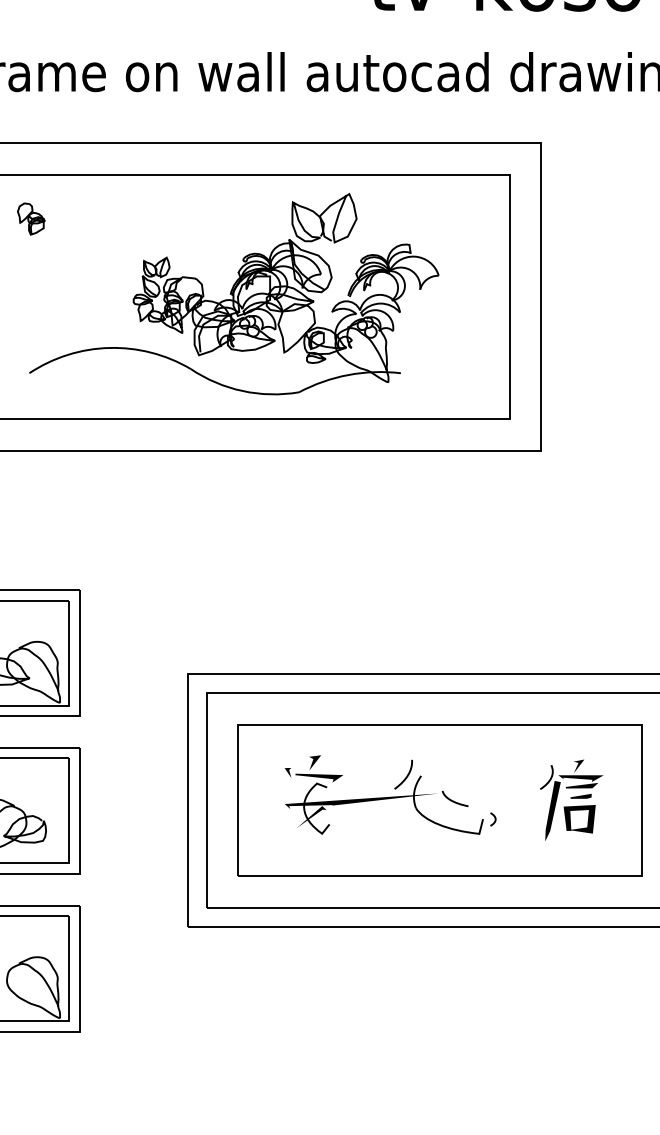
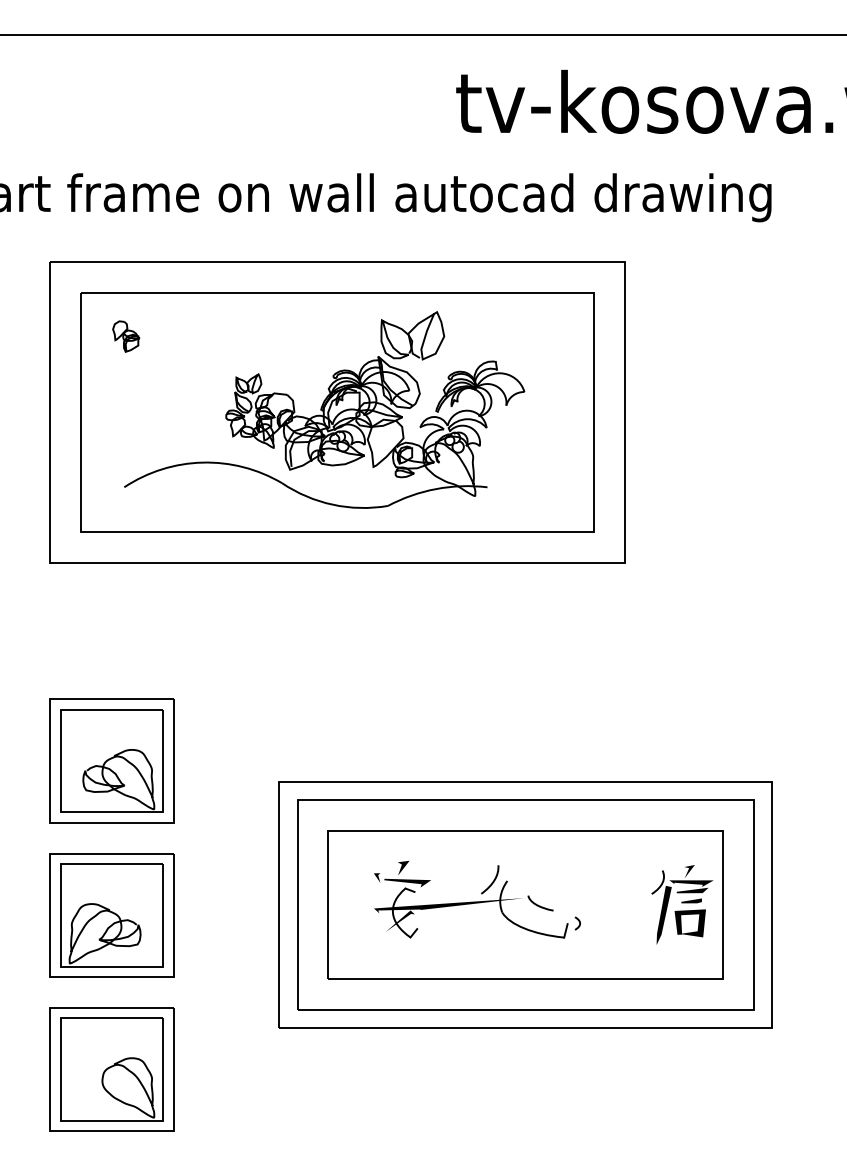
part: (571, 799) -> (682, 904), moved

